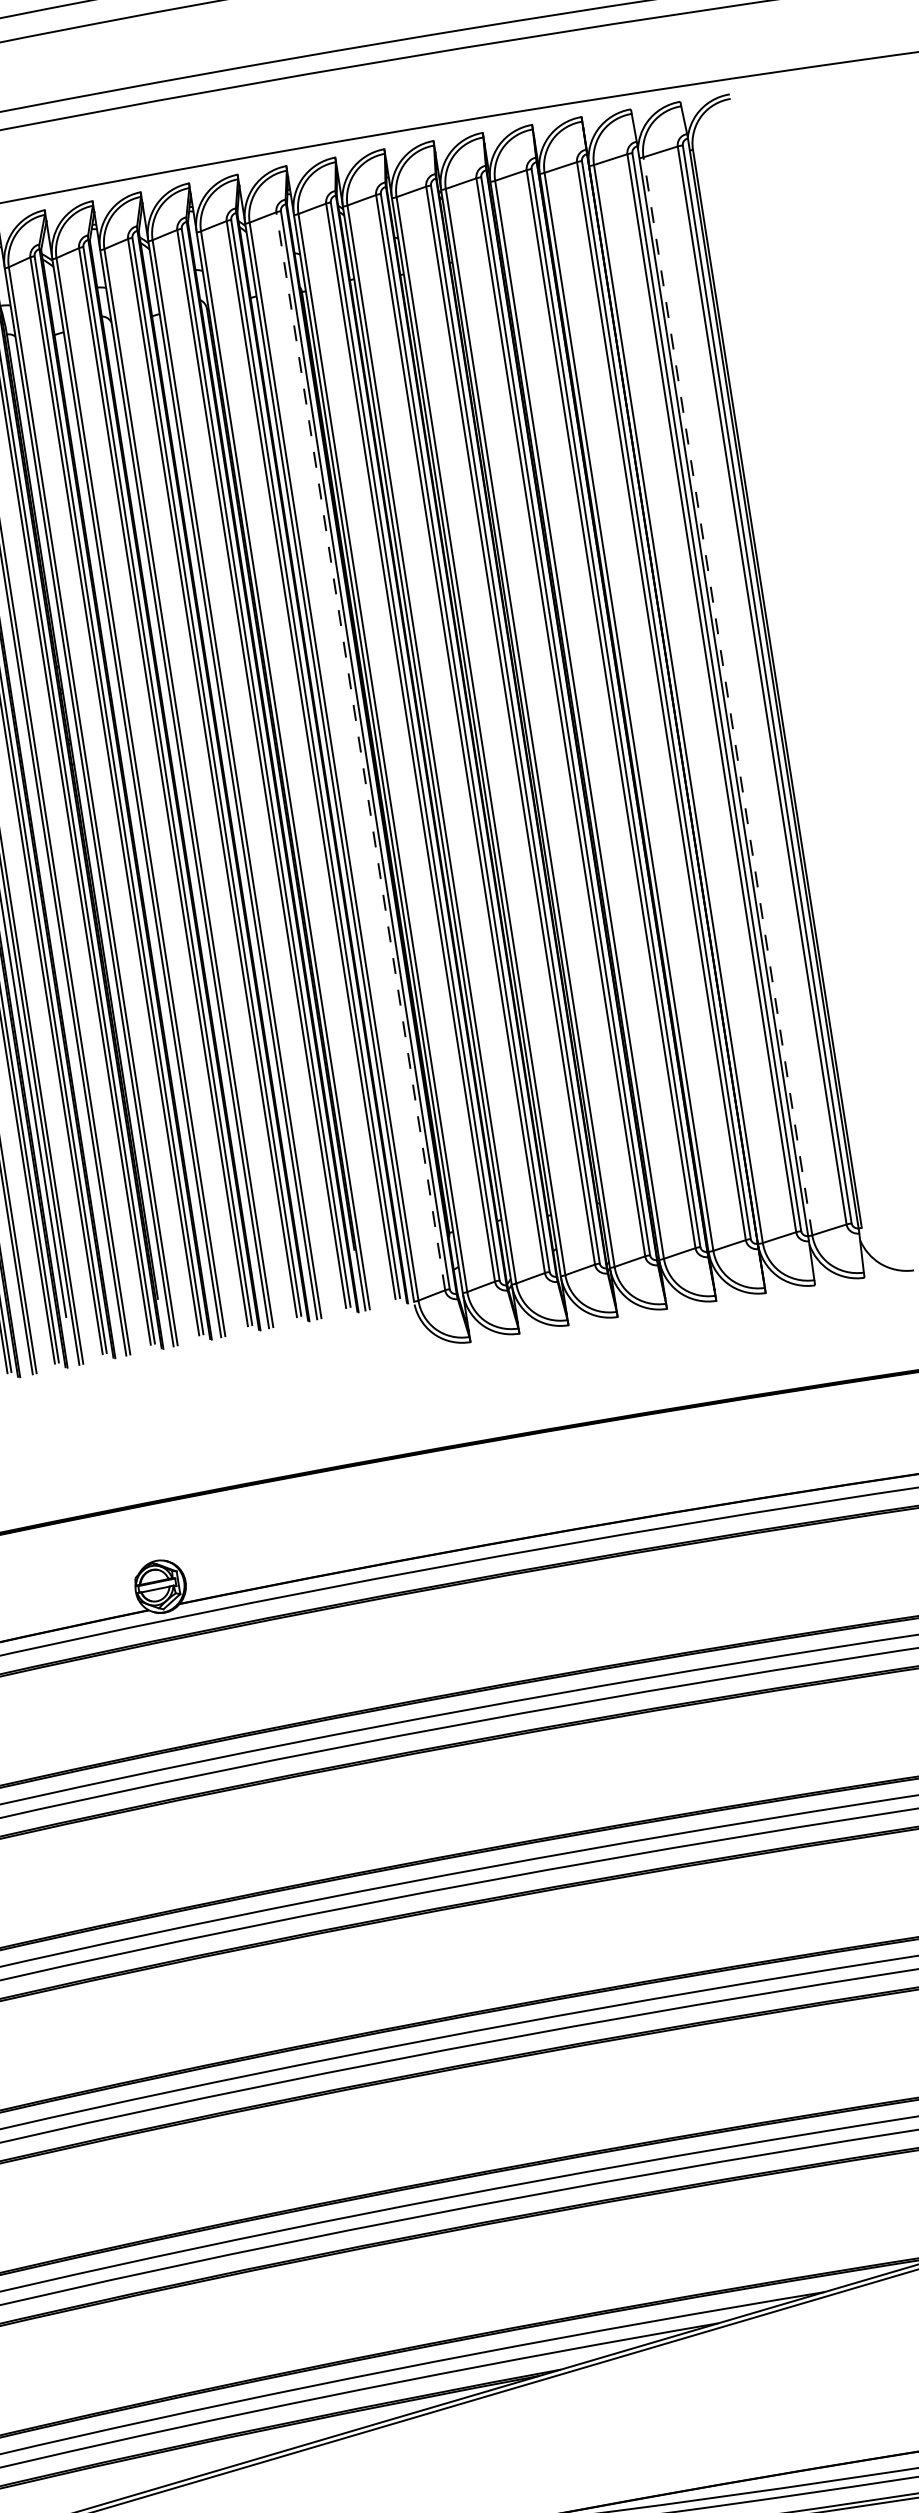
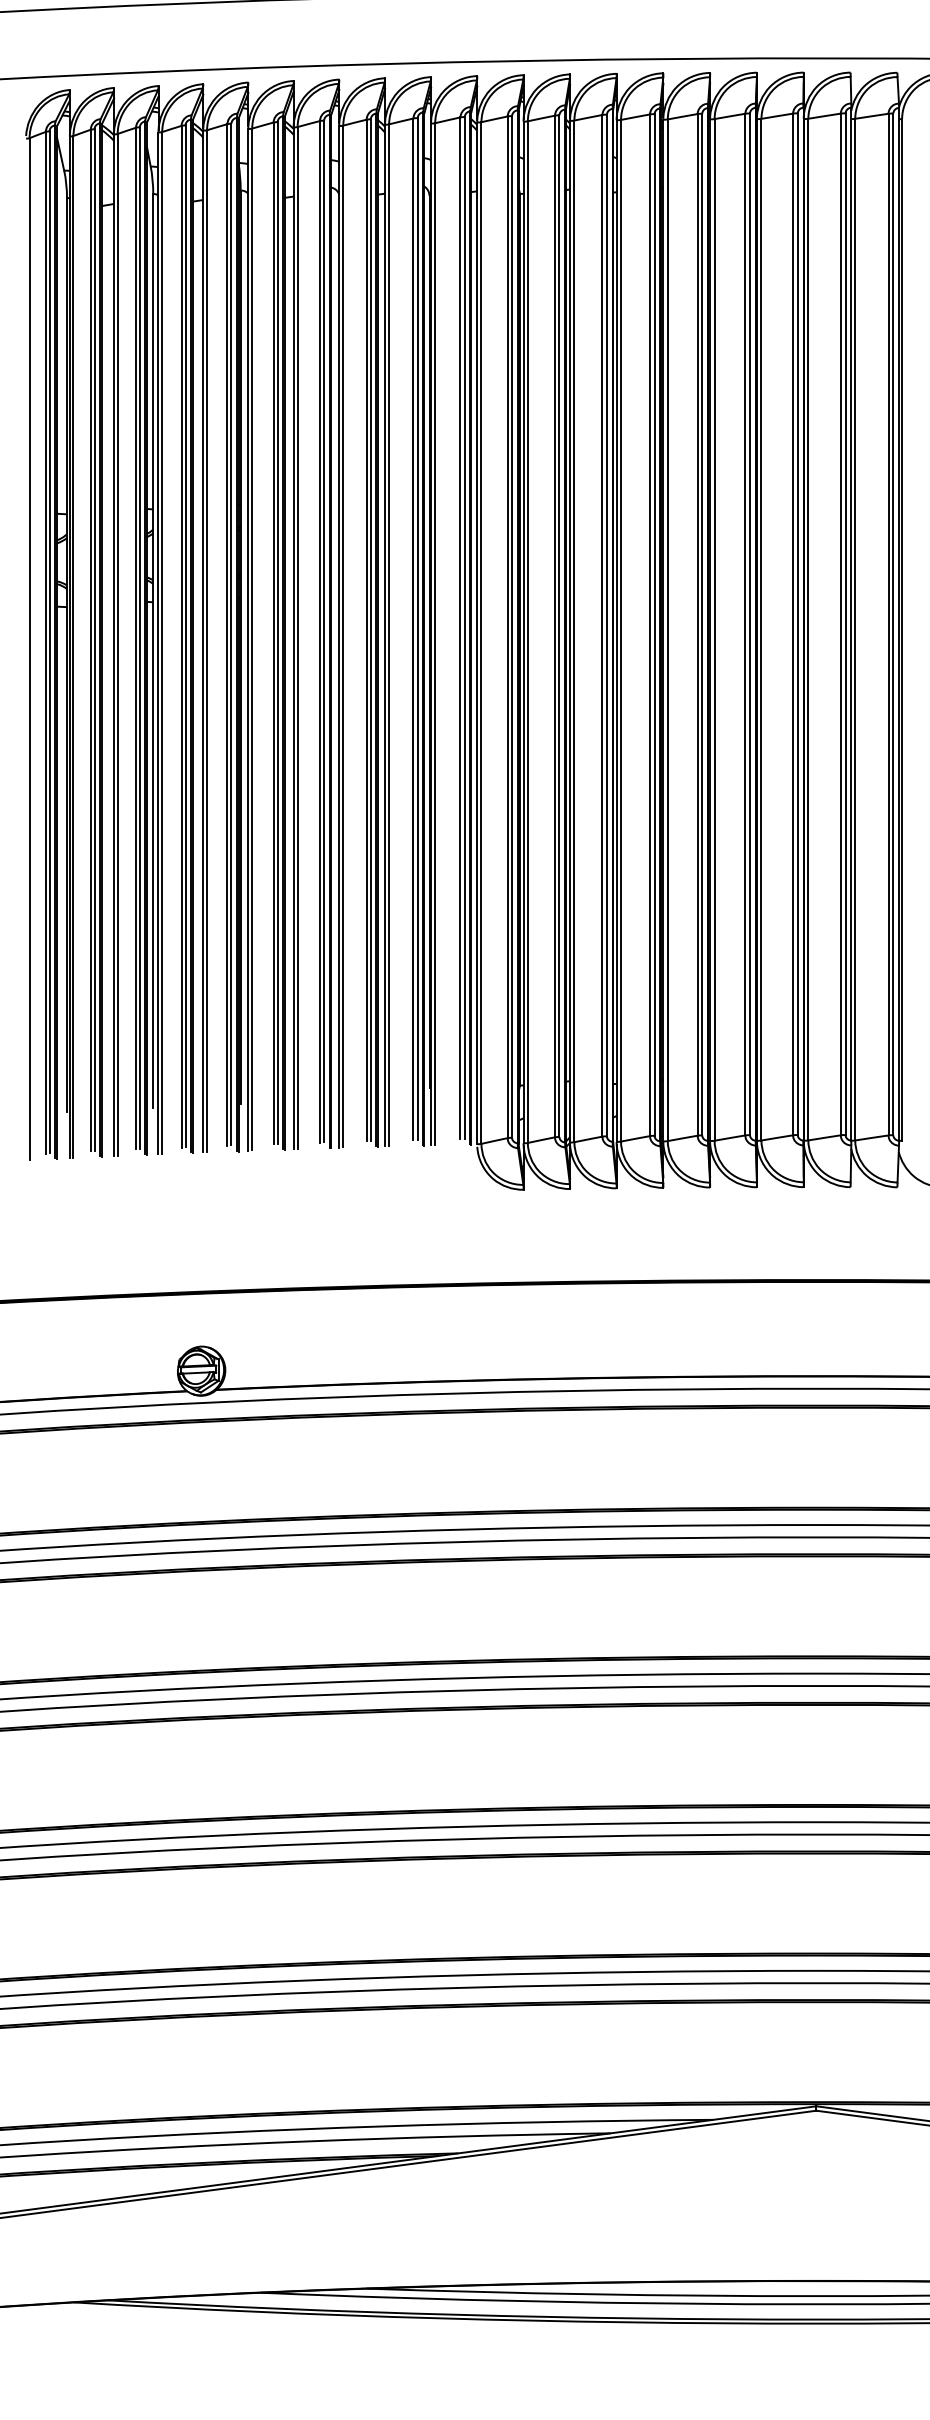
line: (728, 696) -> (855, 629), dashed -> solid
line: (360, 751) -> (507, 627), dashed -> solid

